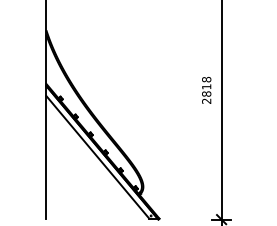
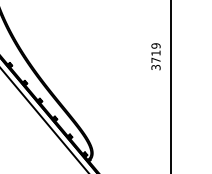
text: (206, 89) -> (155, 55), 2818 -> 3719

